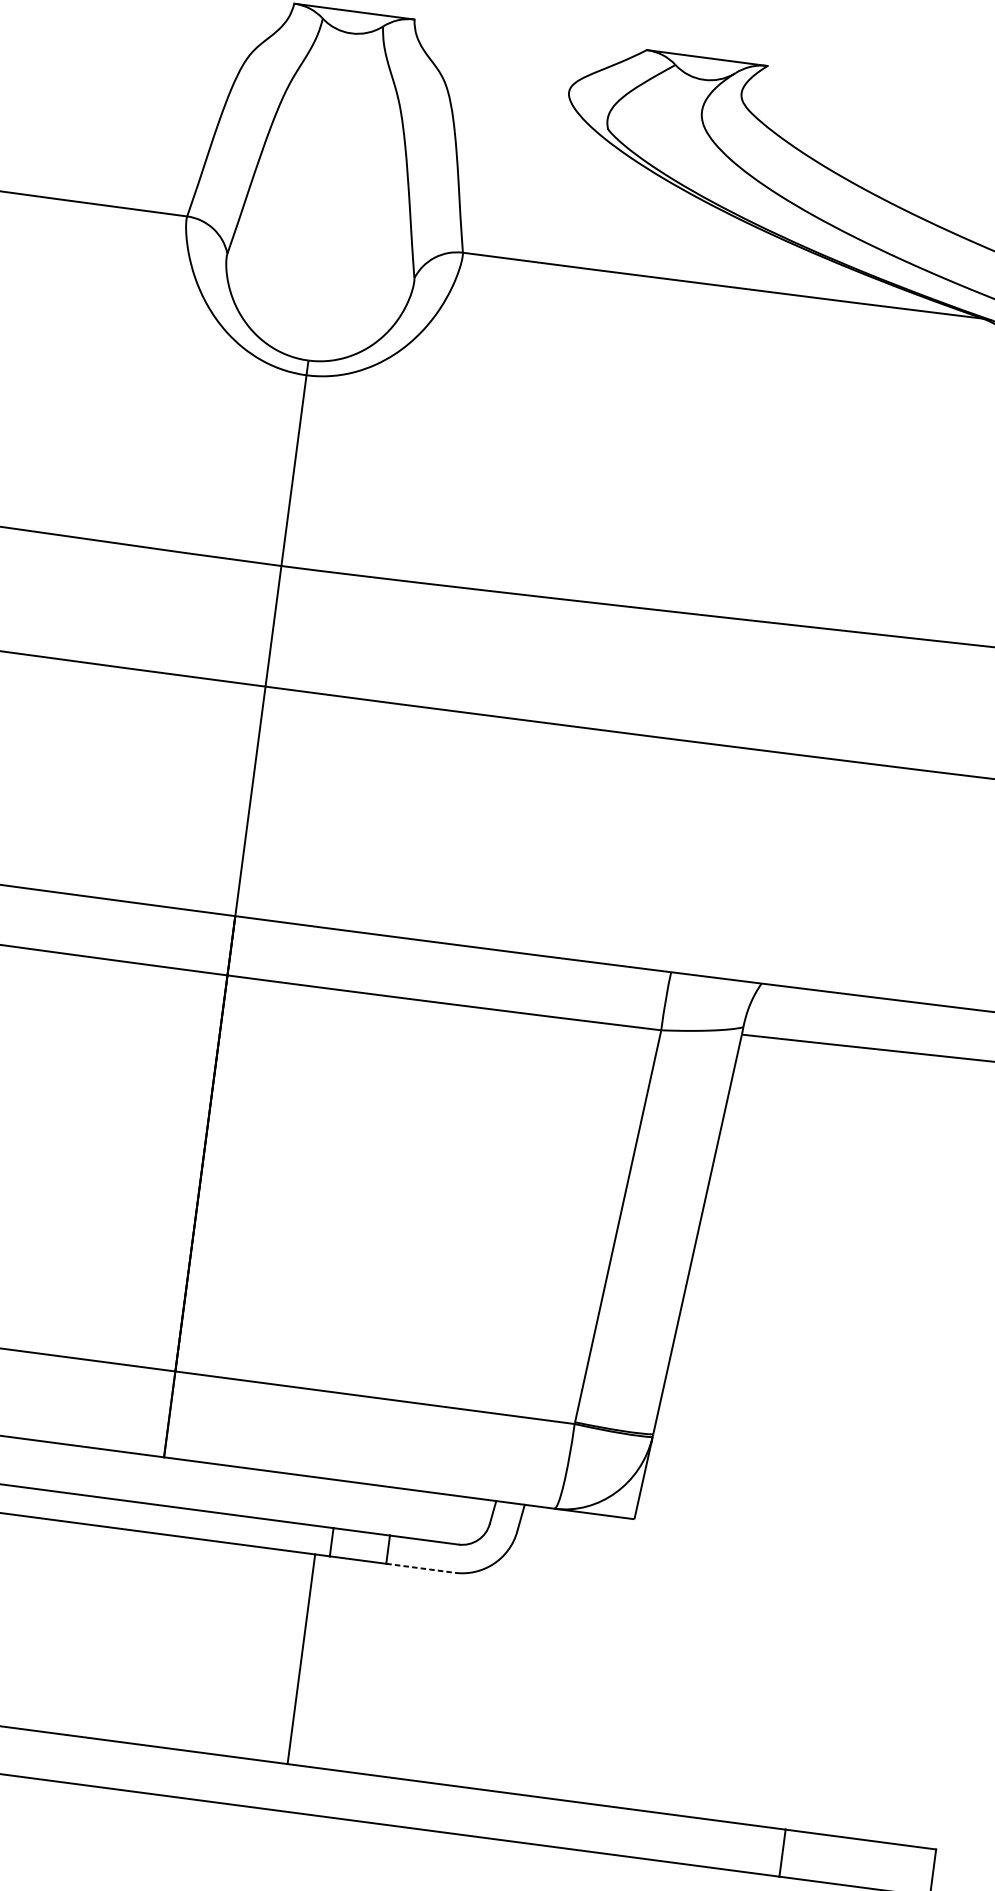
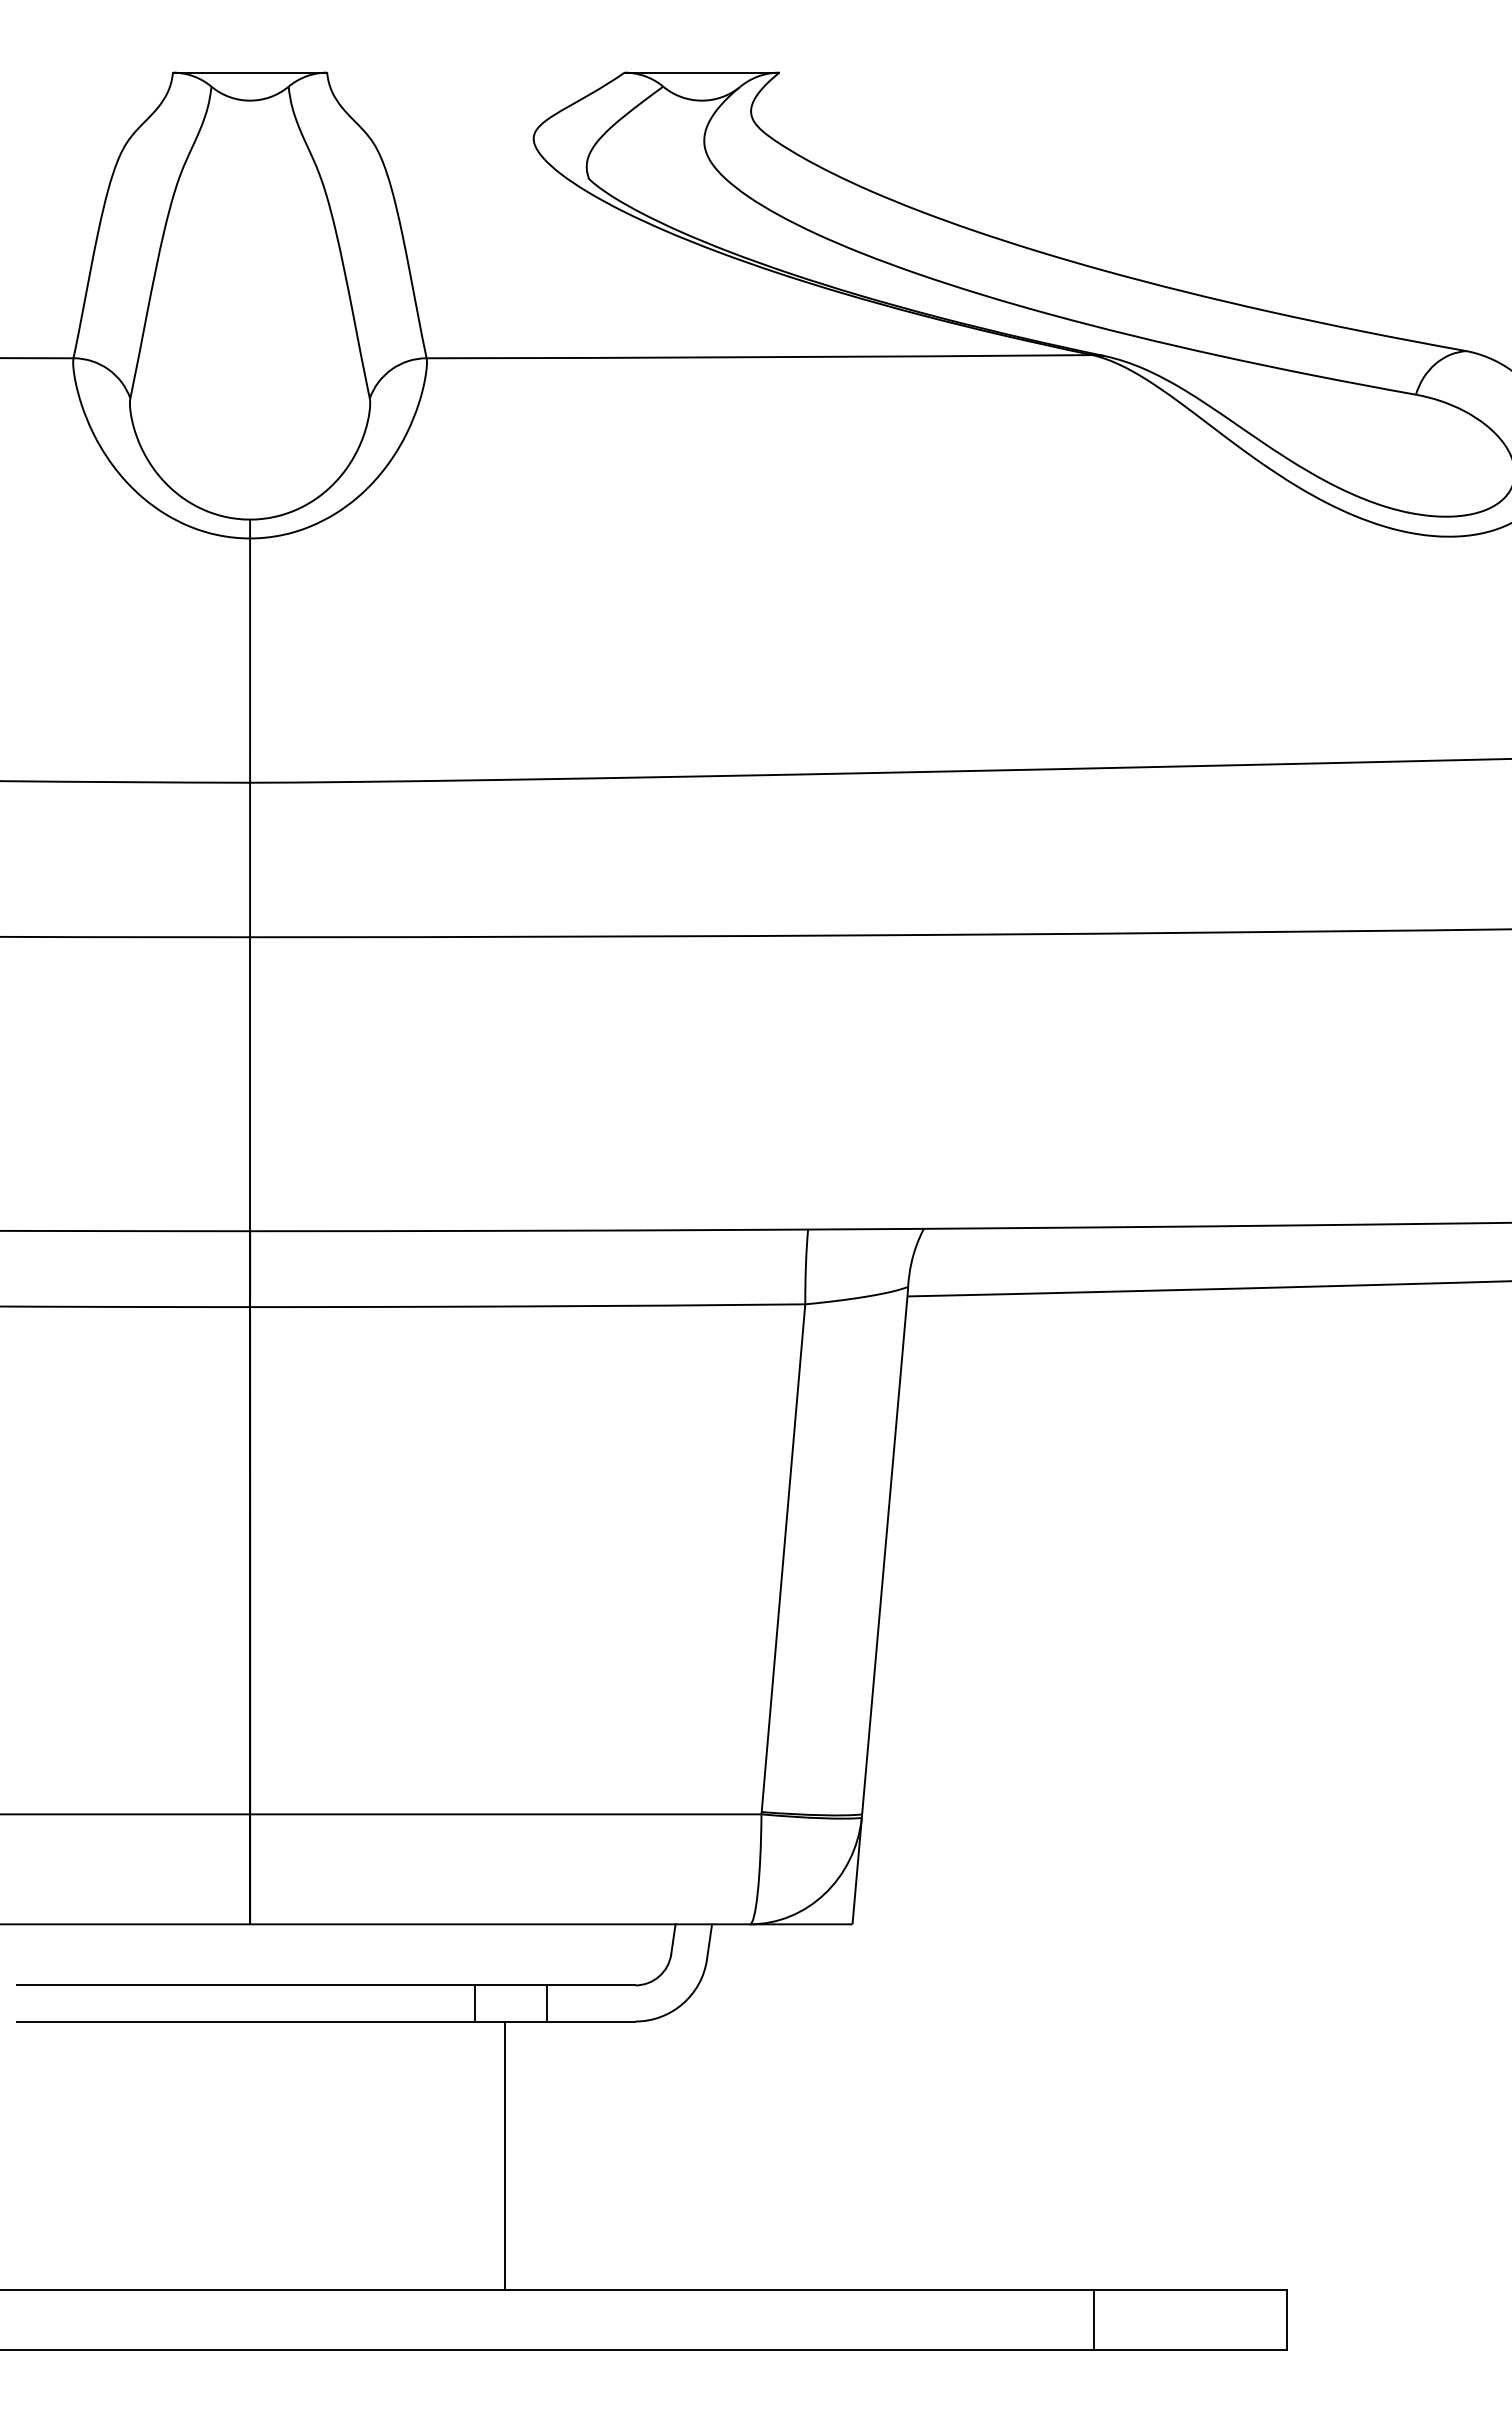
line: (420, 1568) -> (591, 2021), dashed -> solid
line: (301, 1659) -> (505, 2155), moved

